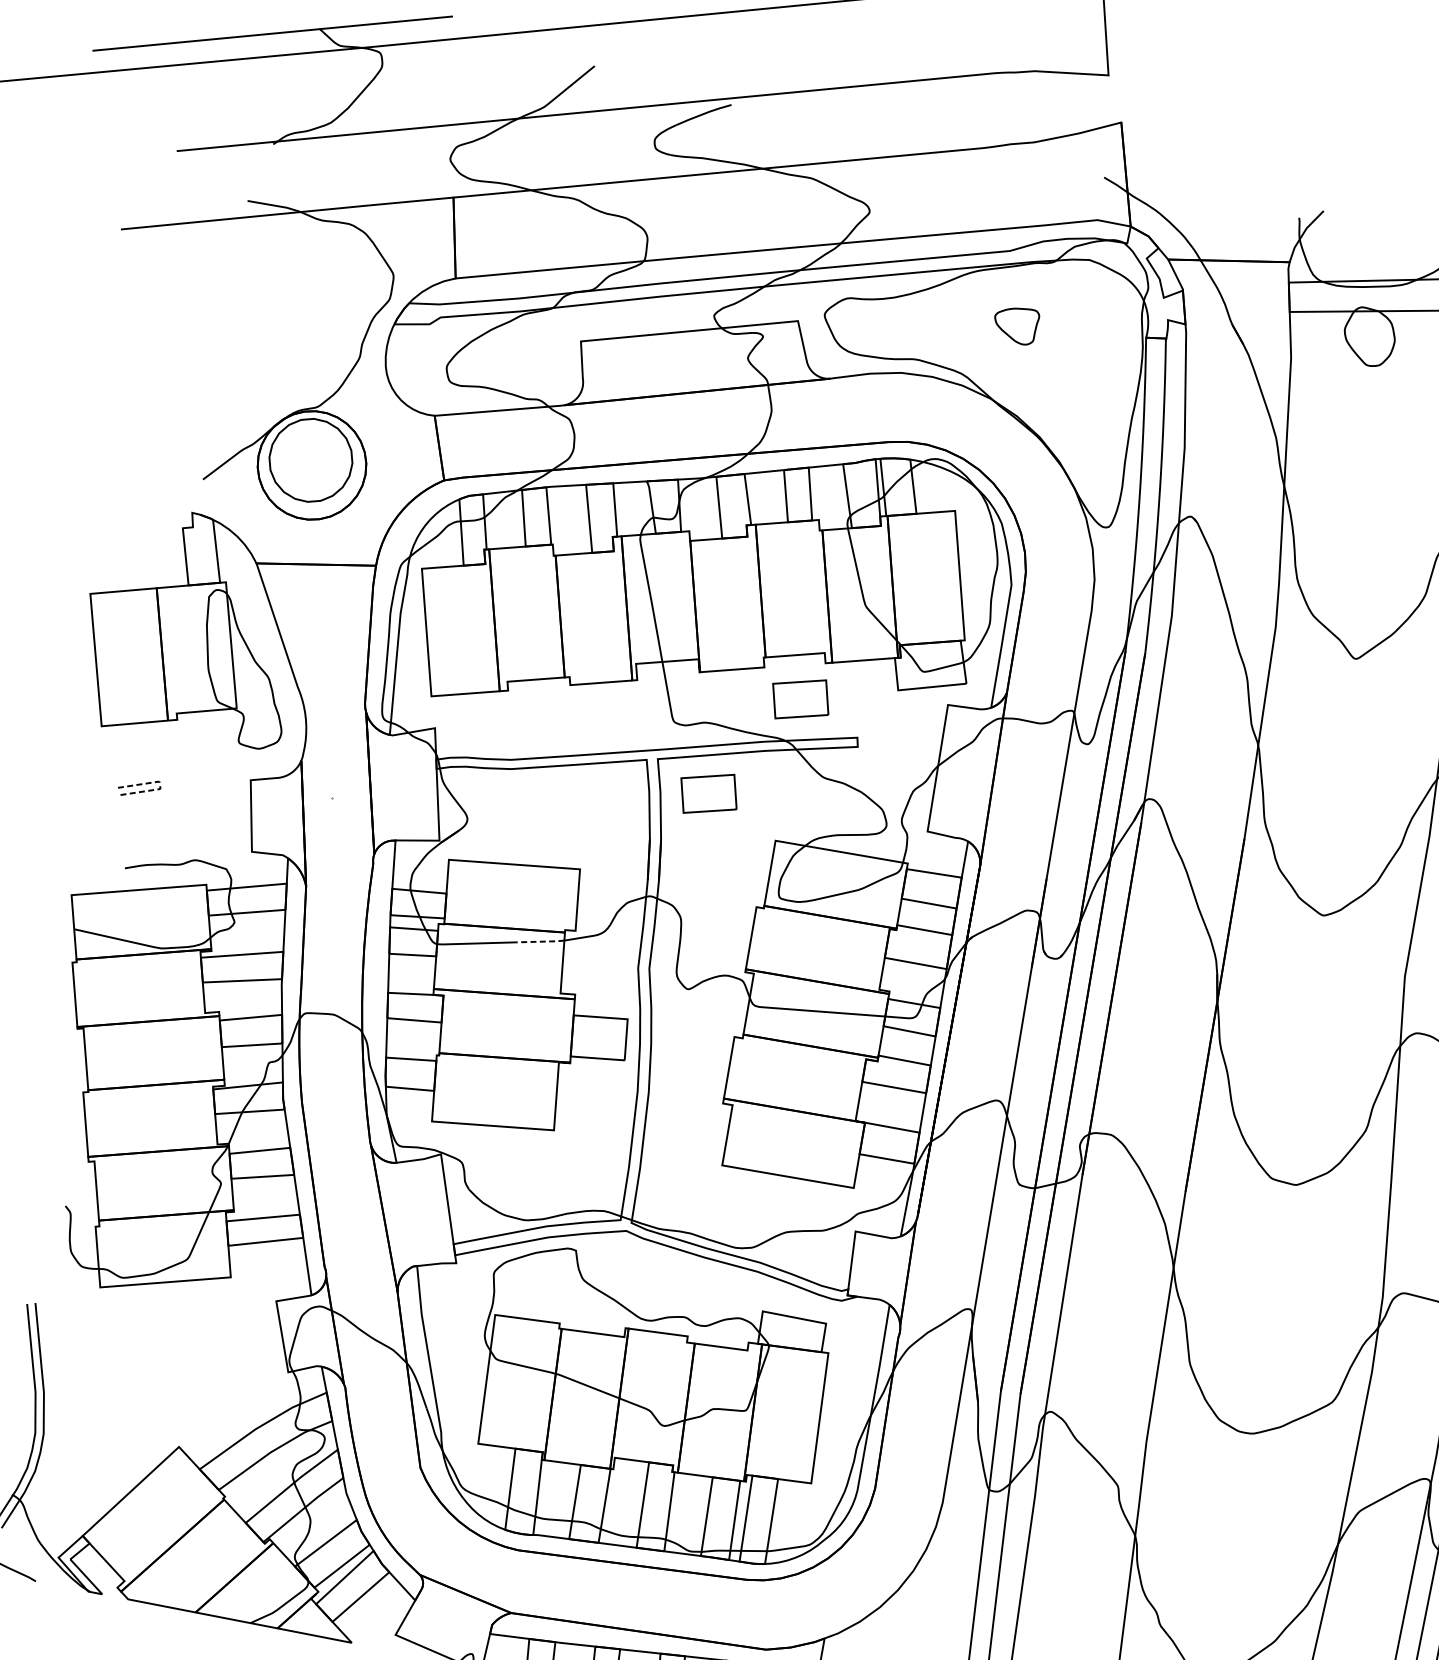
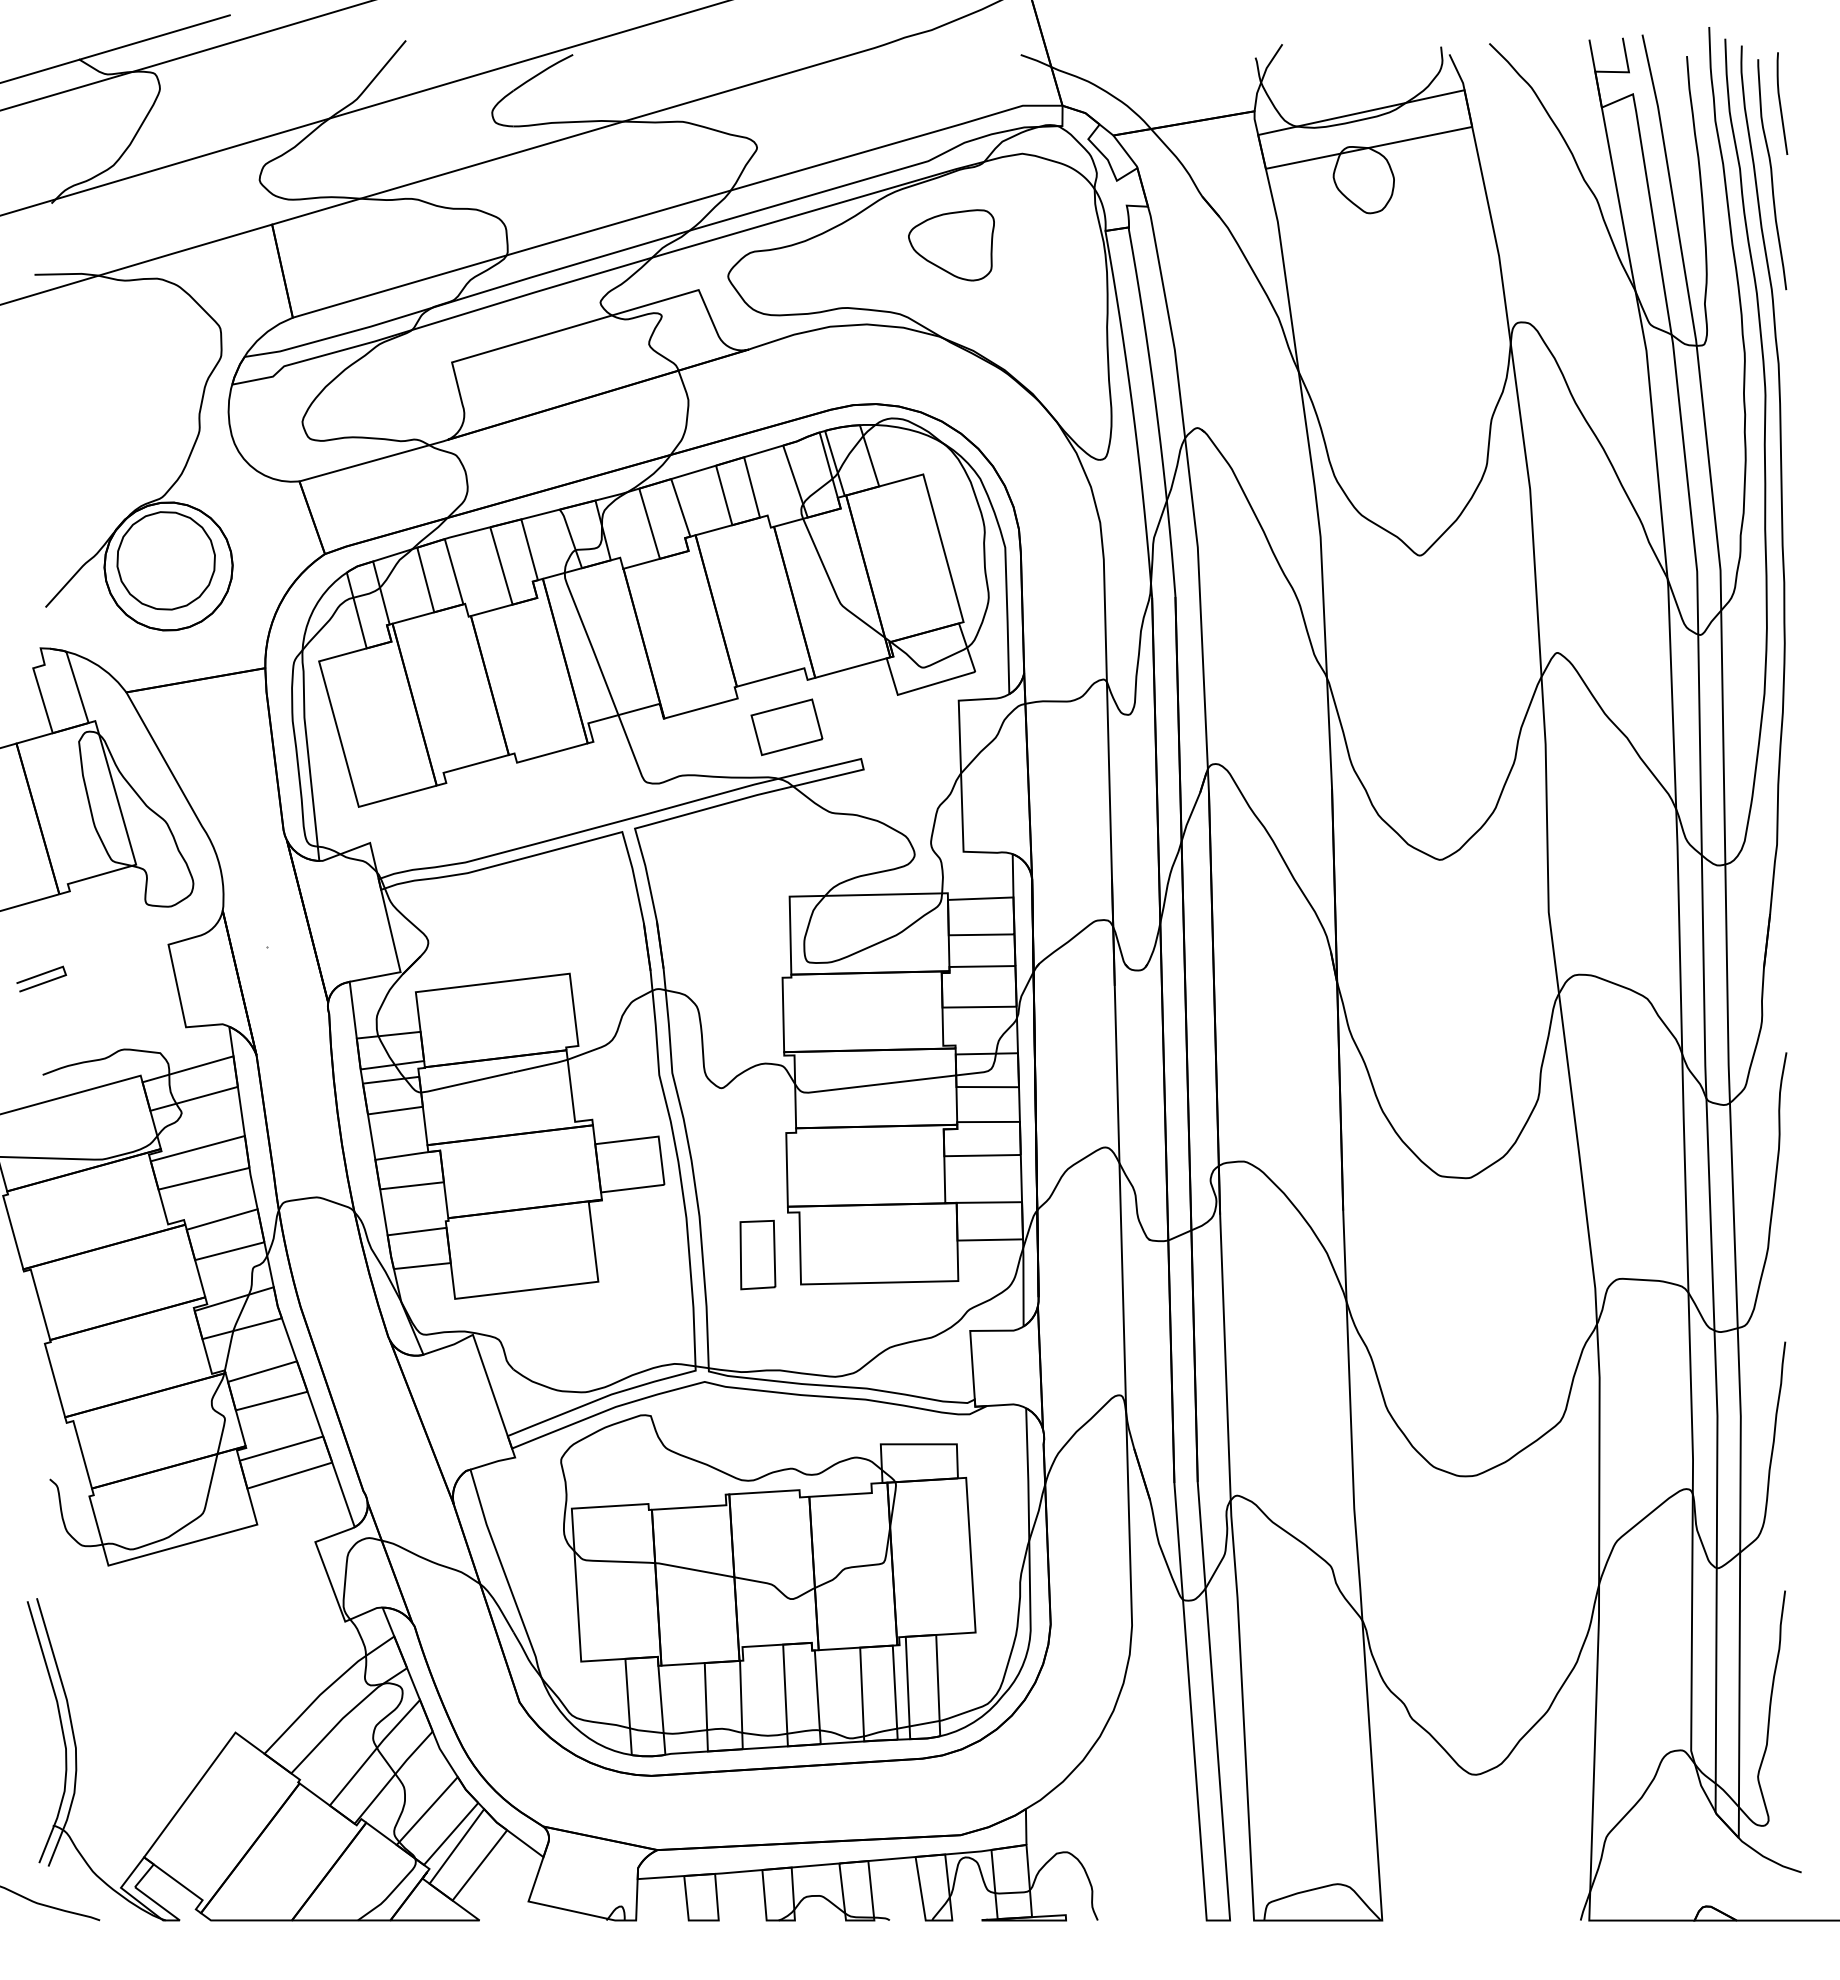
part: (1015, 324) -> (951, 245), size x1.67
line: (159, 785) -> (64, 971), dashed -> solid
part: (708, 793) -> (701, 857), removed
line: (541, 941) -> (541, 1066), dashed -> solid
part: (690, 1134) -> (757, 1255), added

